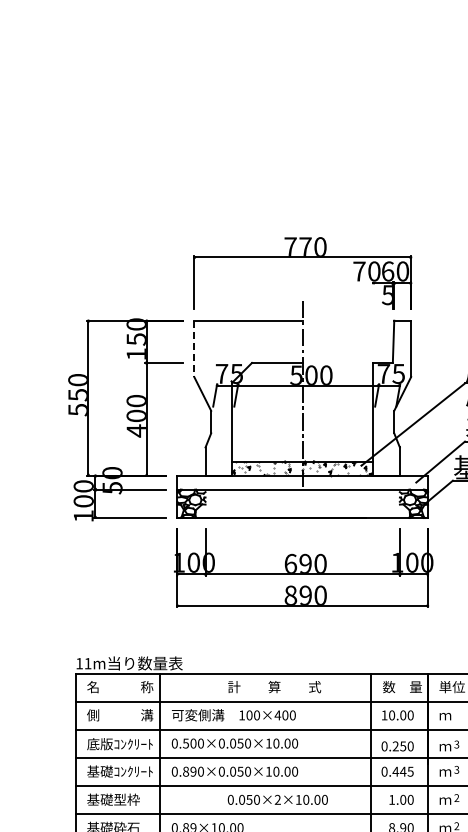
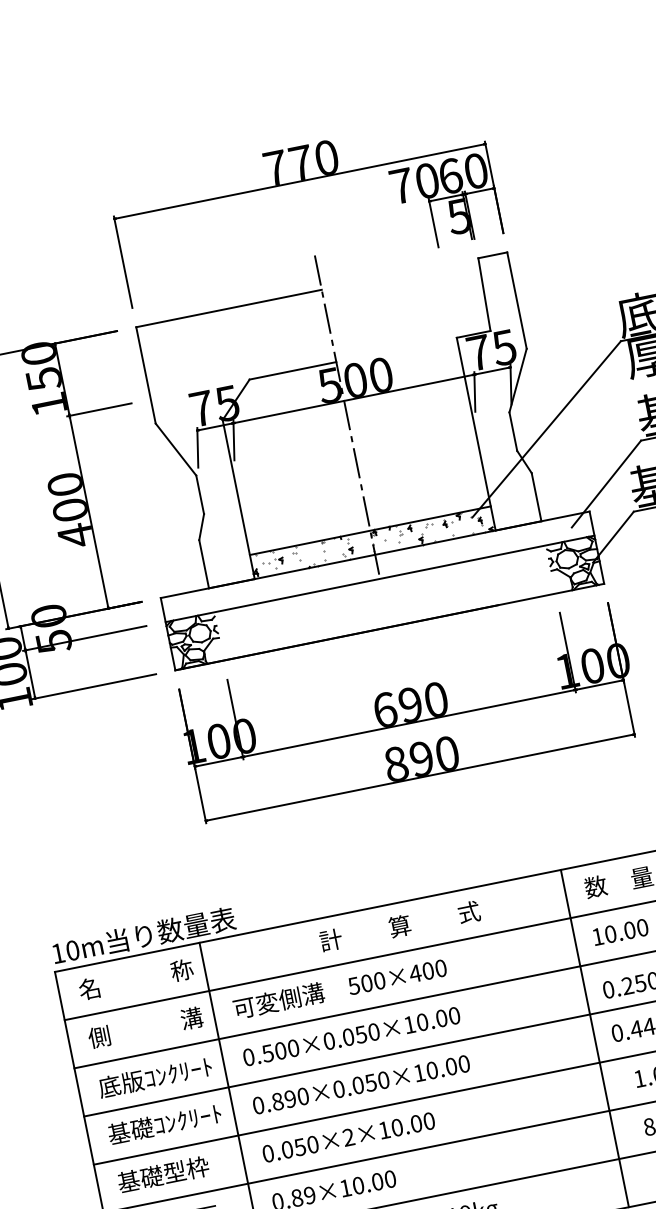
line: (373, 295) -> (434, 222), added
line: (194, 349) -> (146, 376), dashed -> solid
text: (87, 663) -> (71, 950), 11m -> 10m
text: (242, 715) -> (354, 985), 100×400 -> 500×400
text: (277, 799) -> (347, 1136), moved

